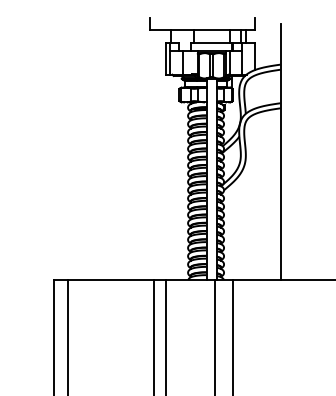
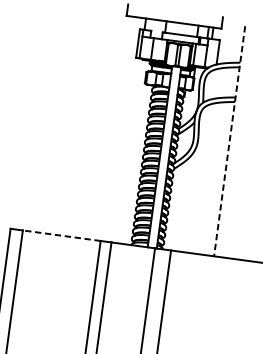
line: (280, 151) -> (229, 140), solid -> dashed
line: (110, 279) -> (61, 235), solid -> dashed

